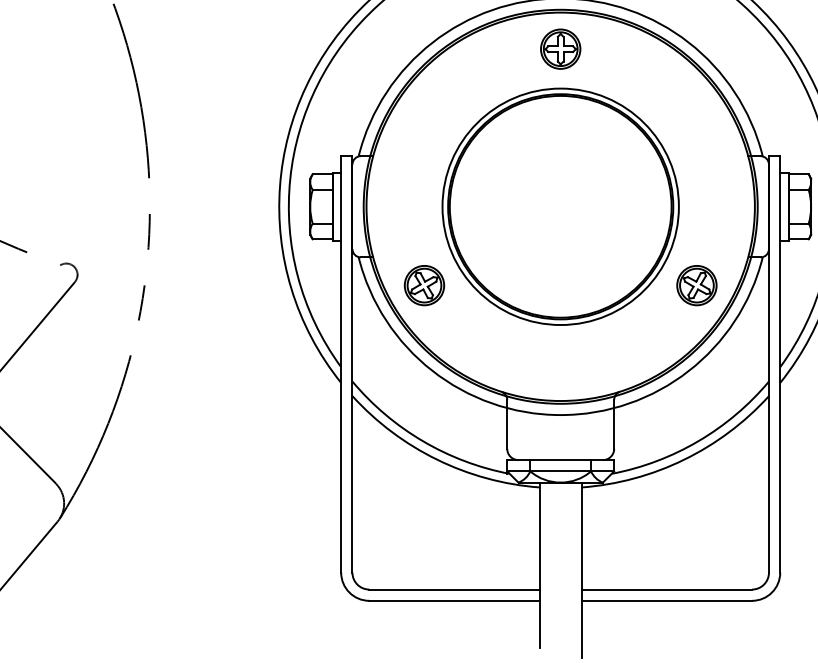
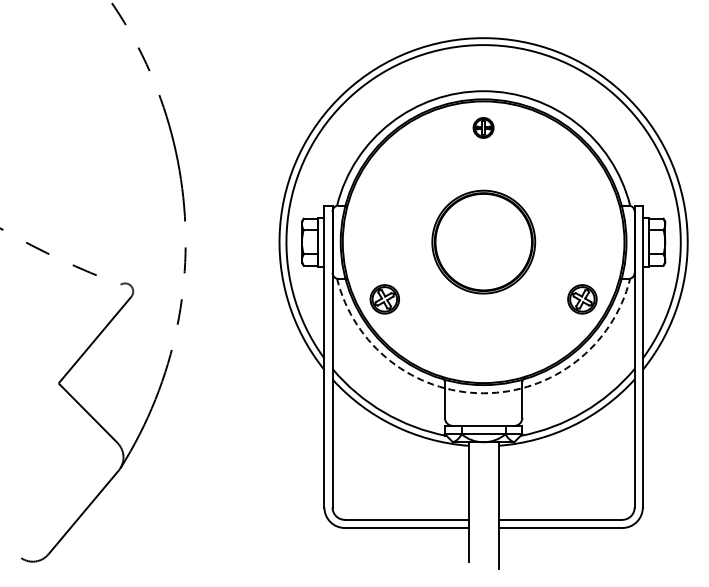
part: (560, 48) -> (483, 127), size x0.7
part: (560, 205) -> (483, 241), size x0.6
arc: (560, 415) -> (483, 393), solid -> dashed

